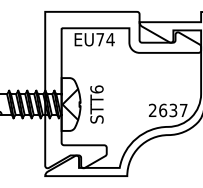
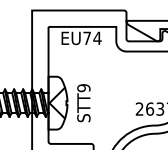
text: (96, 89) -> (83, 88), STT6 -> STT9

